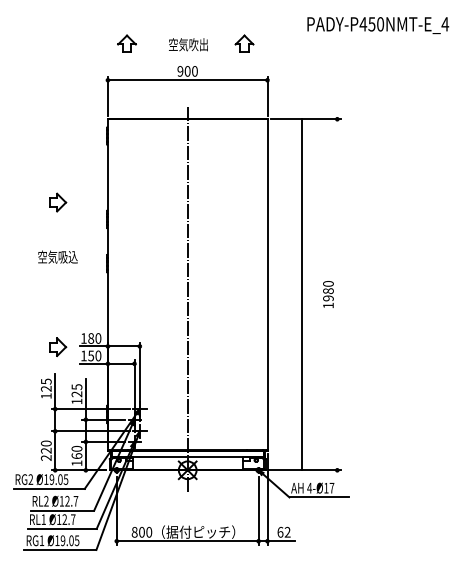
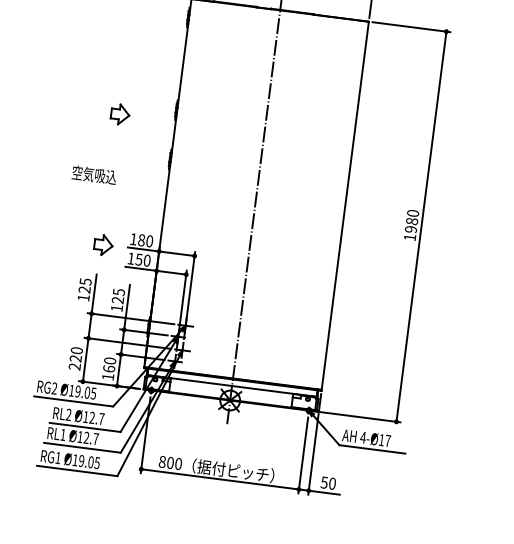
part: (58, 202) -> (120, 114), moved
text: (57, 256) -> (94, 174), moved
line: (302, 294) -> (421, 226), moved
text: (283, 531) -> (327, 482), 62 -> 50

